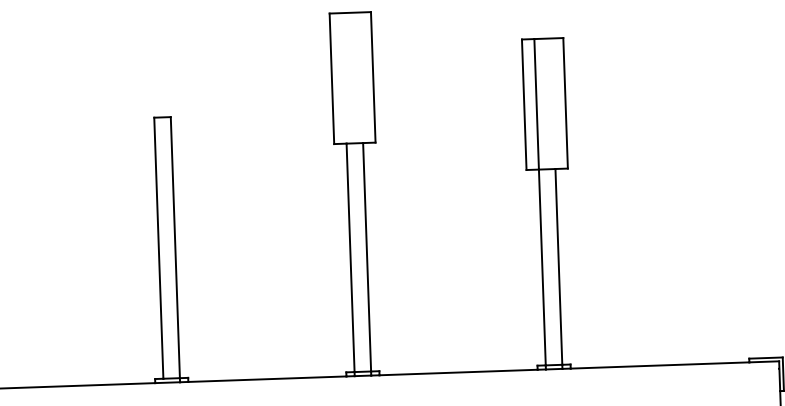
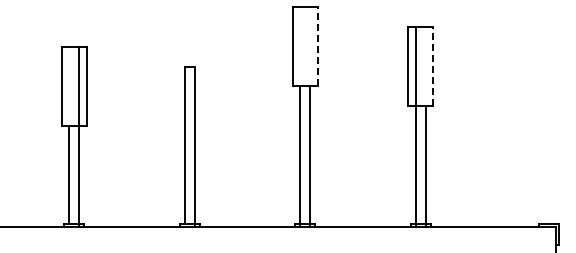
line: (373, 76) -> (317, 46), solid -> dashed
line: (566, 103) -> (433, 66), solid -> dashed

